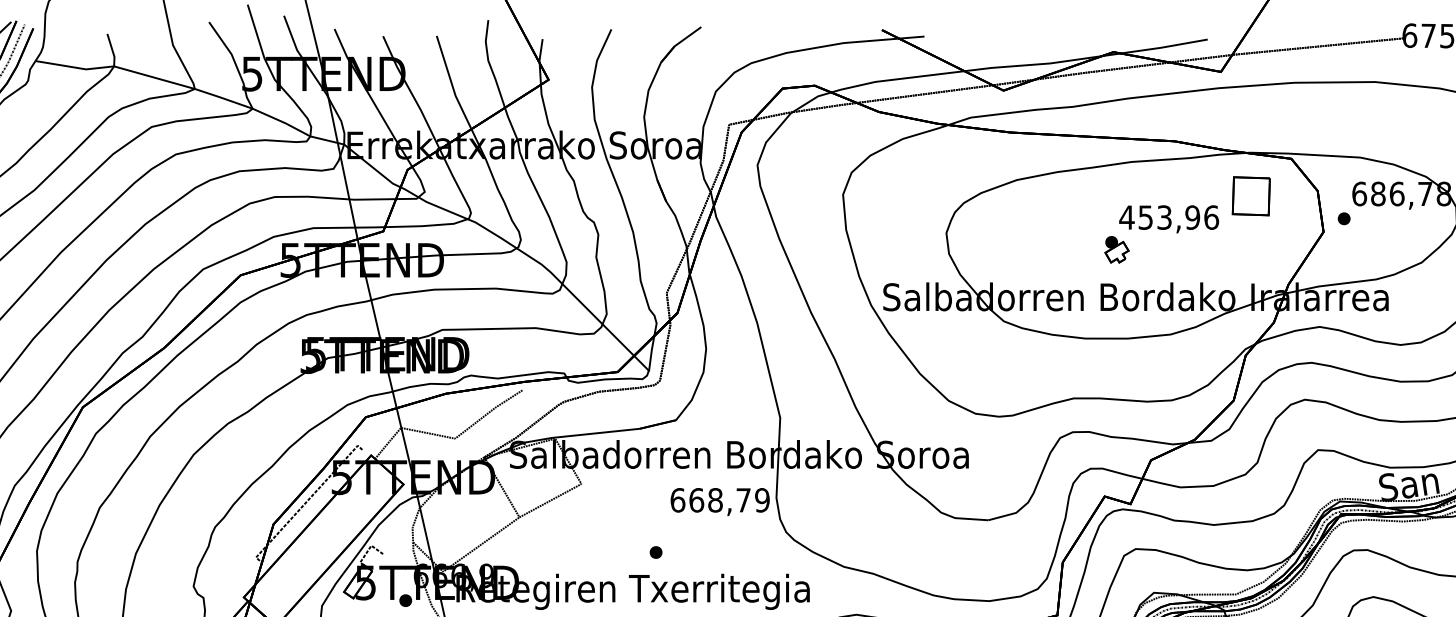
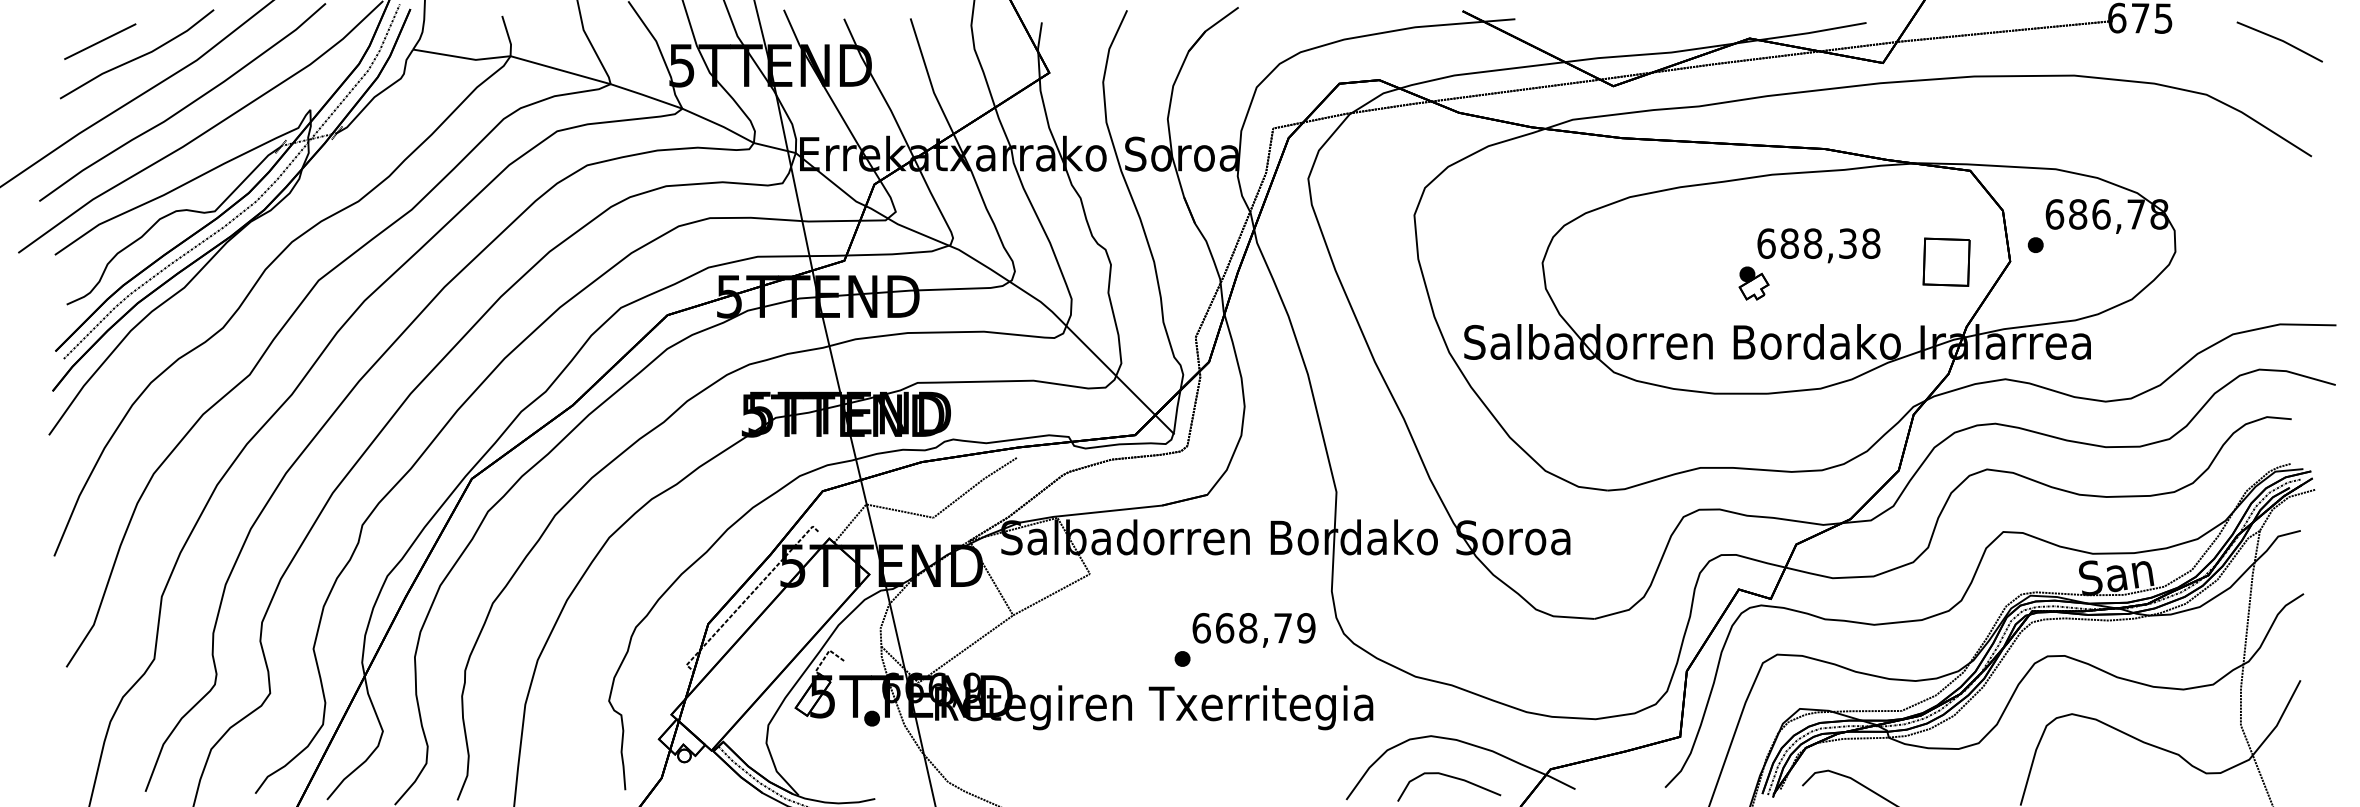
part: (1251, 195) -> (1946, 261), moved
text: (1168, 217) -> (1818, 243), 453,96 -> 688,38
text: (719, 502) -> (1253, 630), moved

